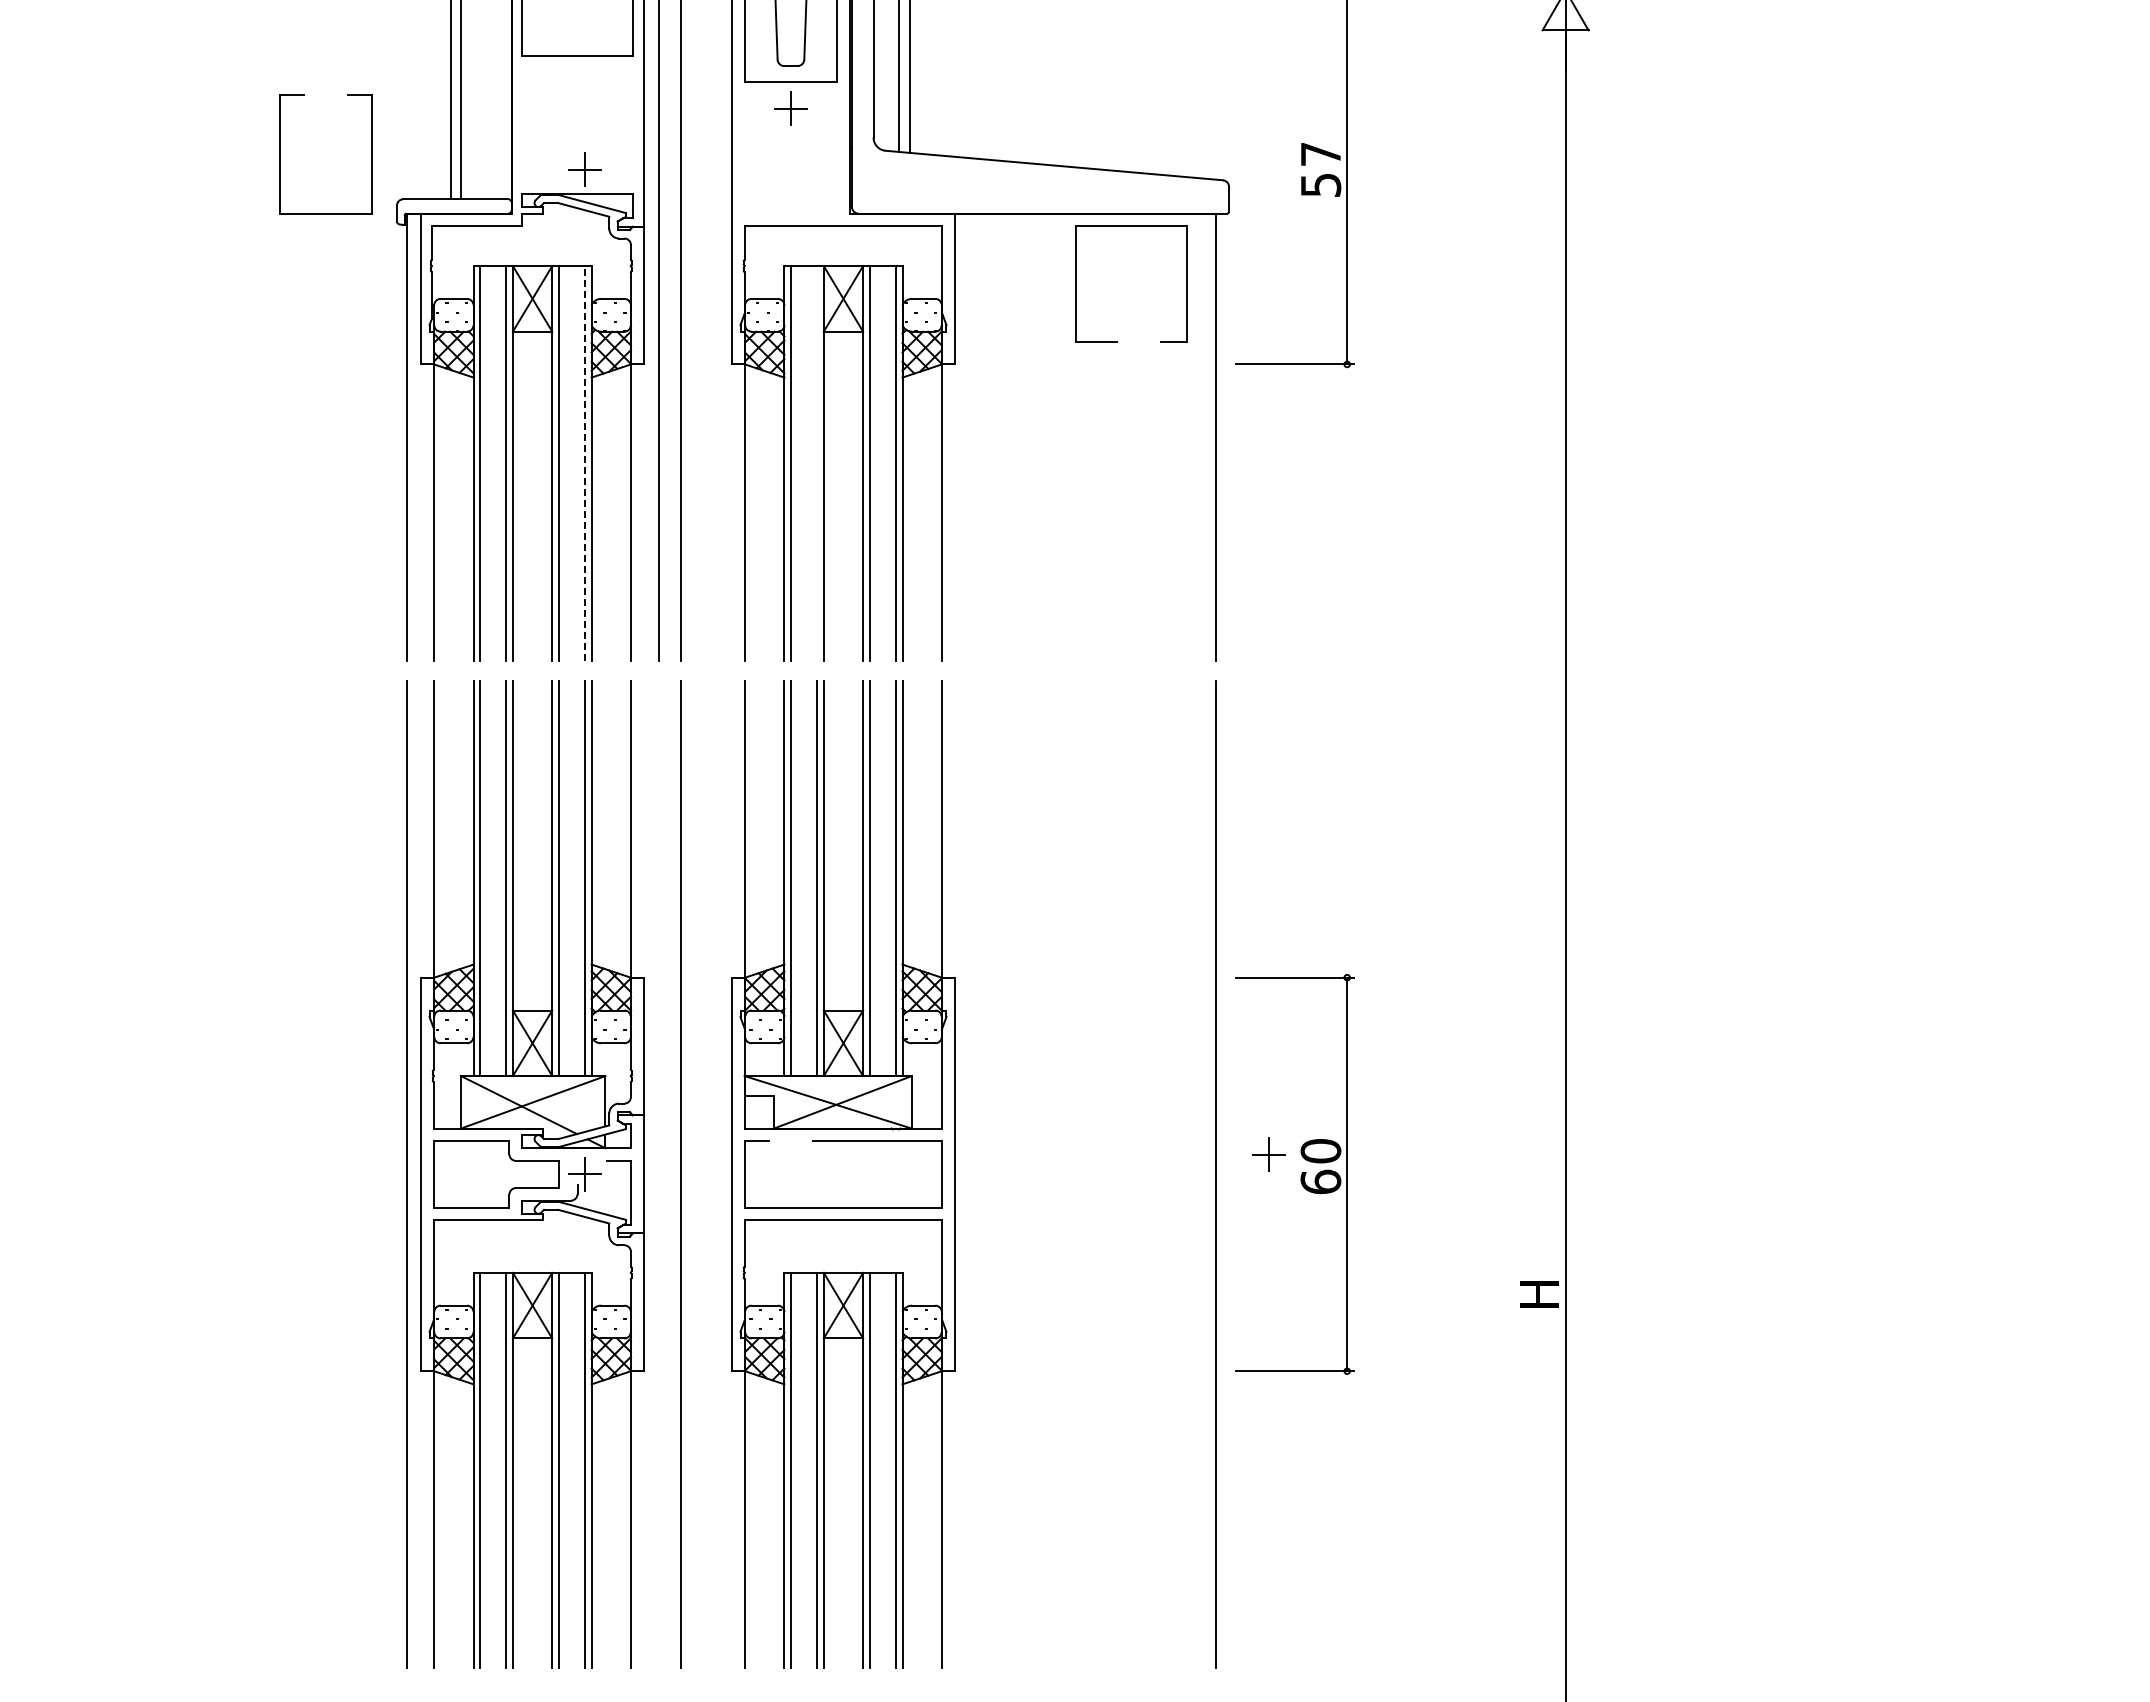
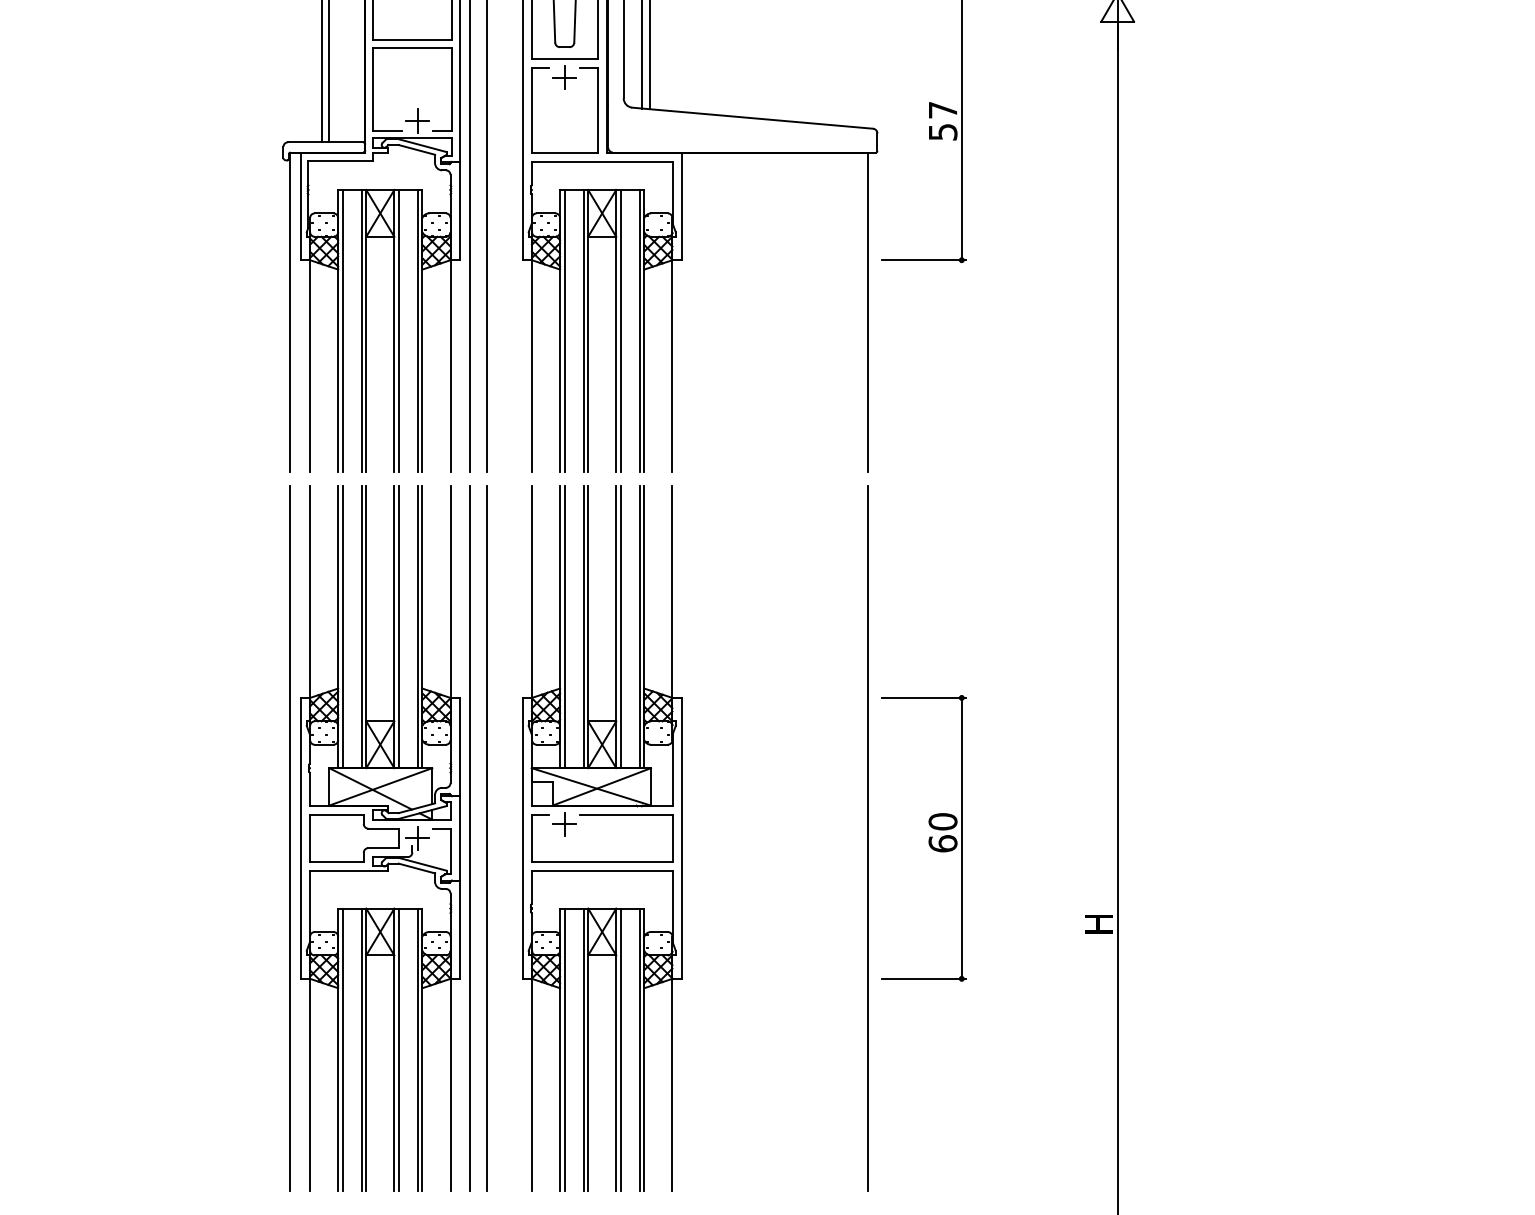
part: (280, 154) -> (532, 110), moved
part: (1076, 283) -> (373, 88), moved
line: (585, 463) -> (418, 330), dashed -> solid
line: (817, 463) -> (583, 330), added
part: (1268, 1154) -> (564, 824), moved
line: (658, 1174) -> (470, 838), added

